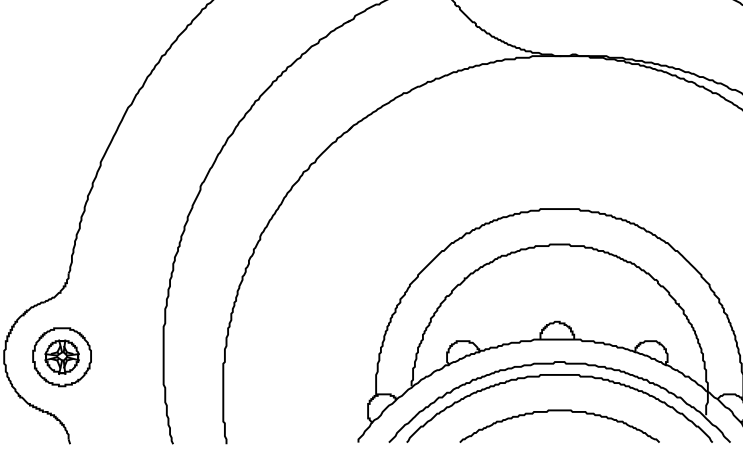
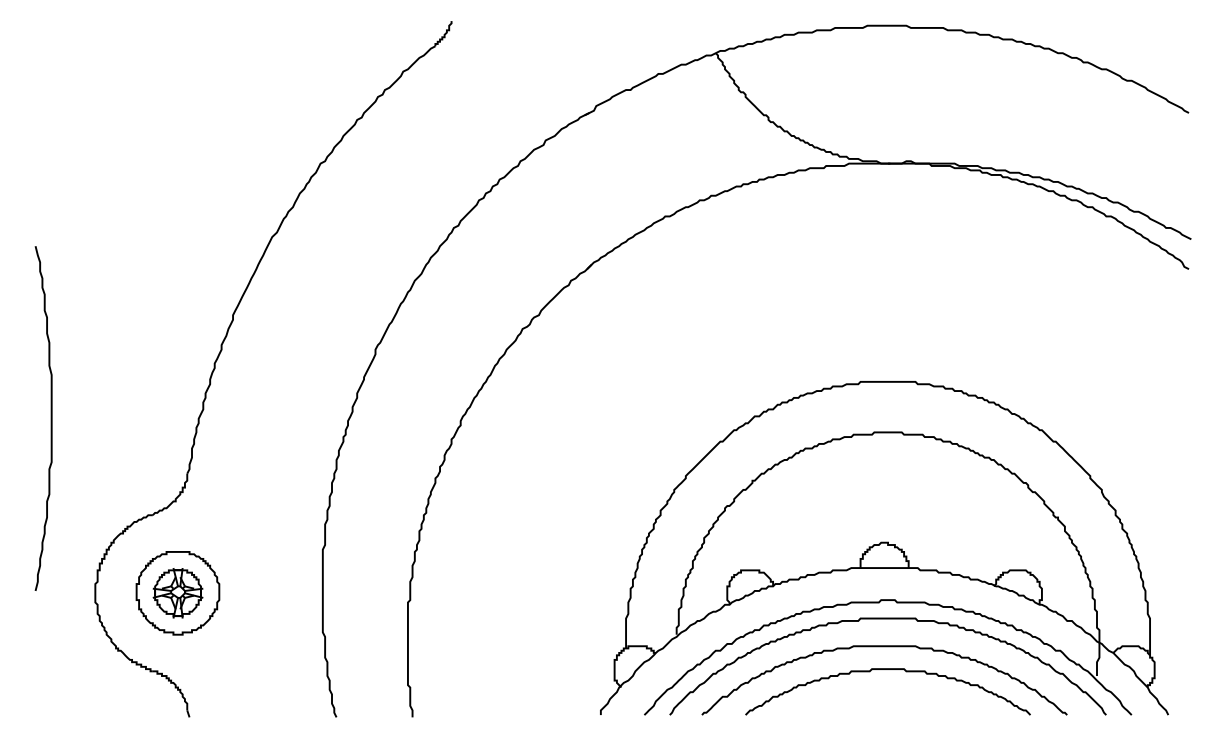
curve: (557, 395) -> (884, 647), added

